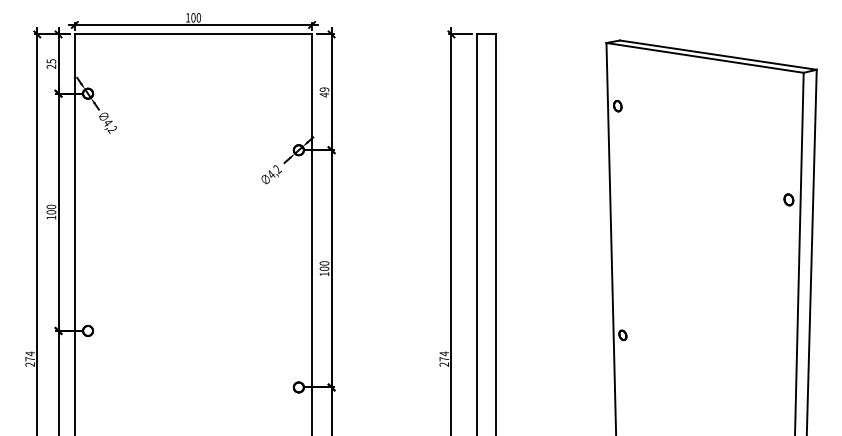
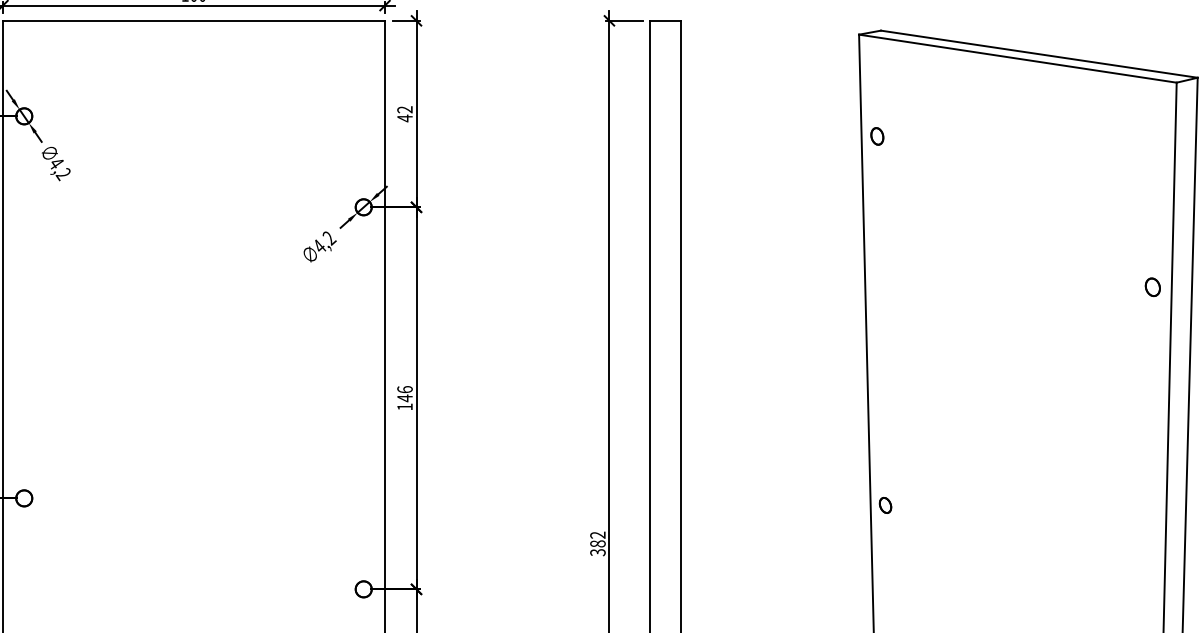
text: (324, 89) -> (404, 109), 49 -> 42
text: (324, 266) -> (404, 394), 100 -> 146
text: (444, 358) -> (598, 542), 274 -> 382

